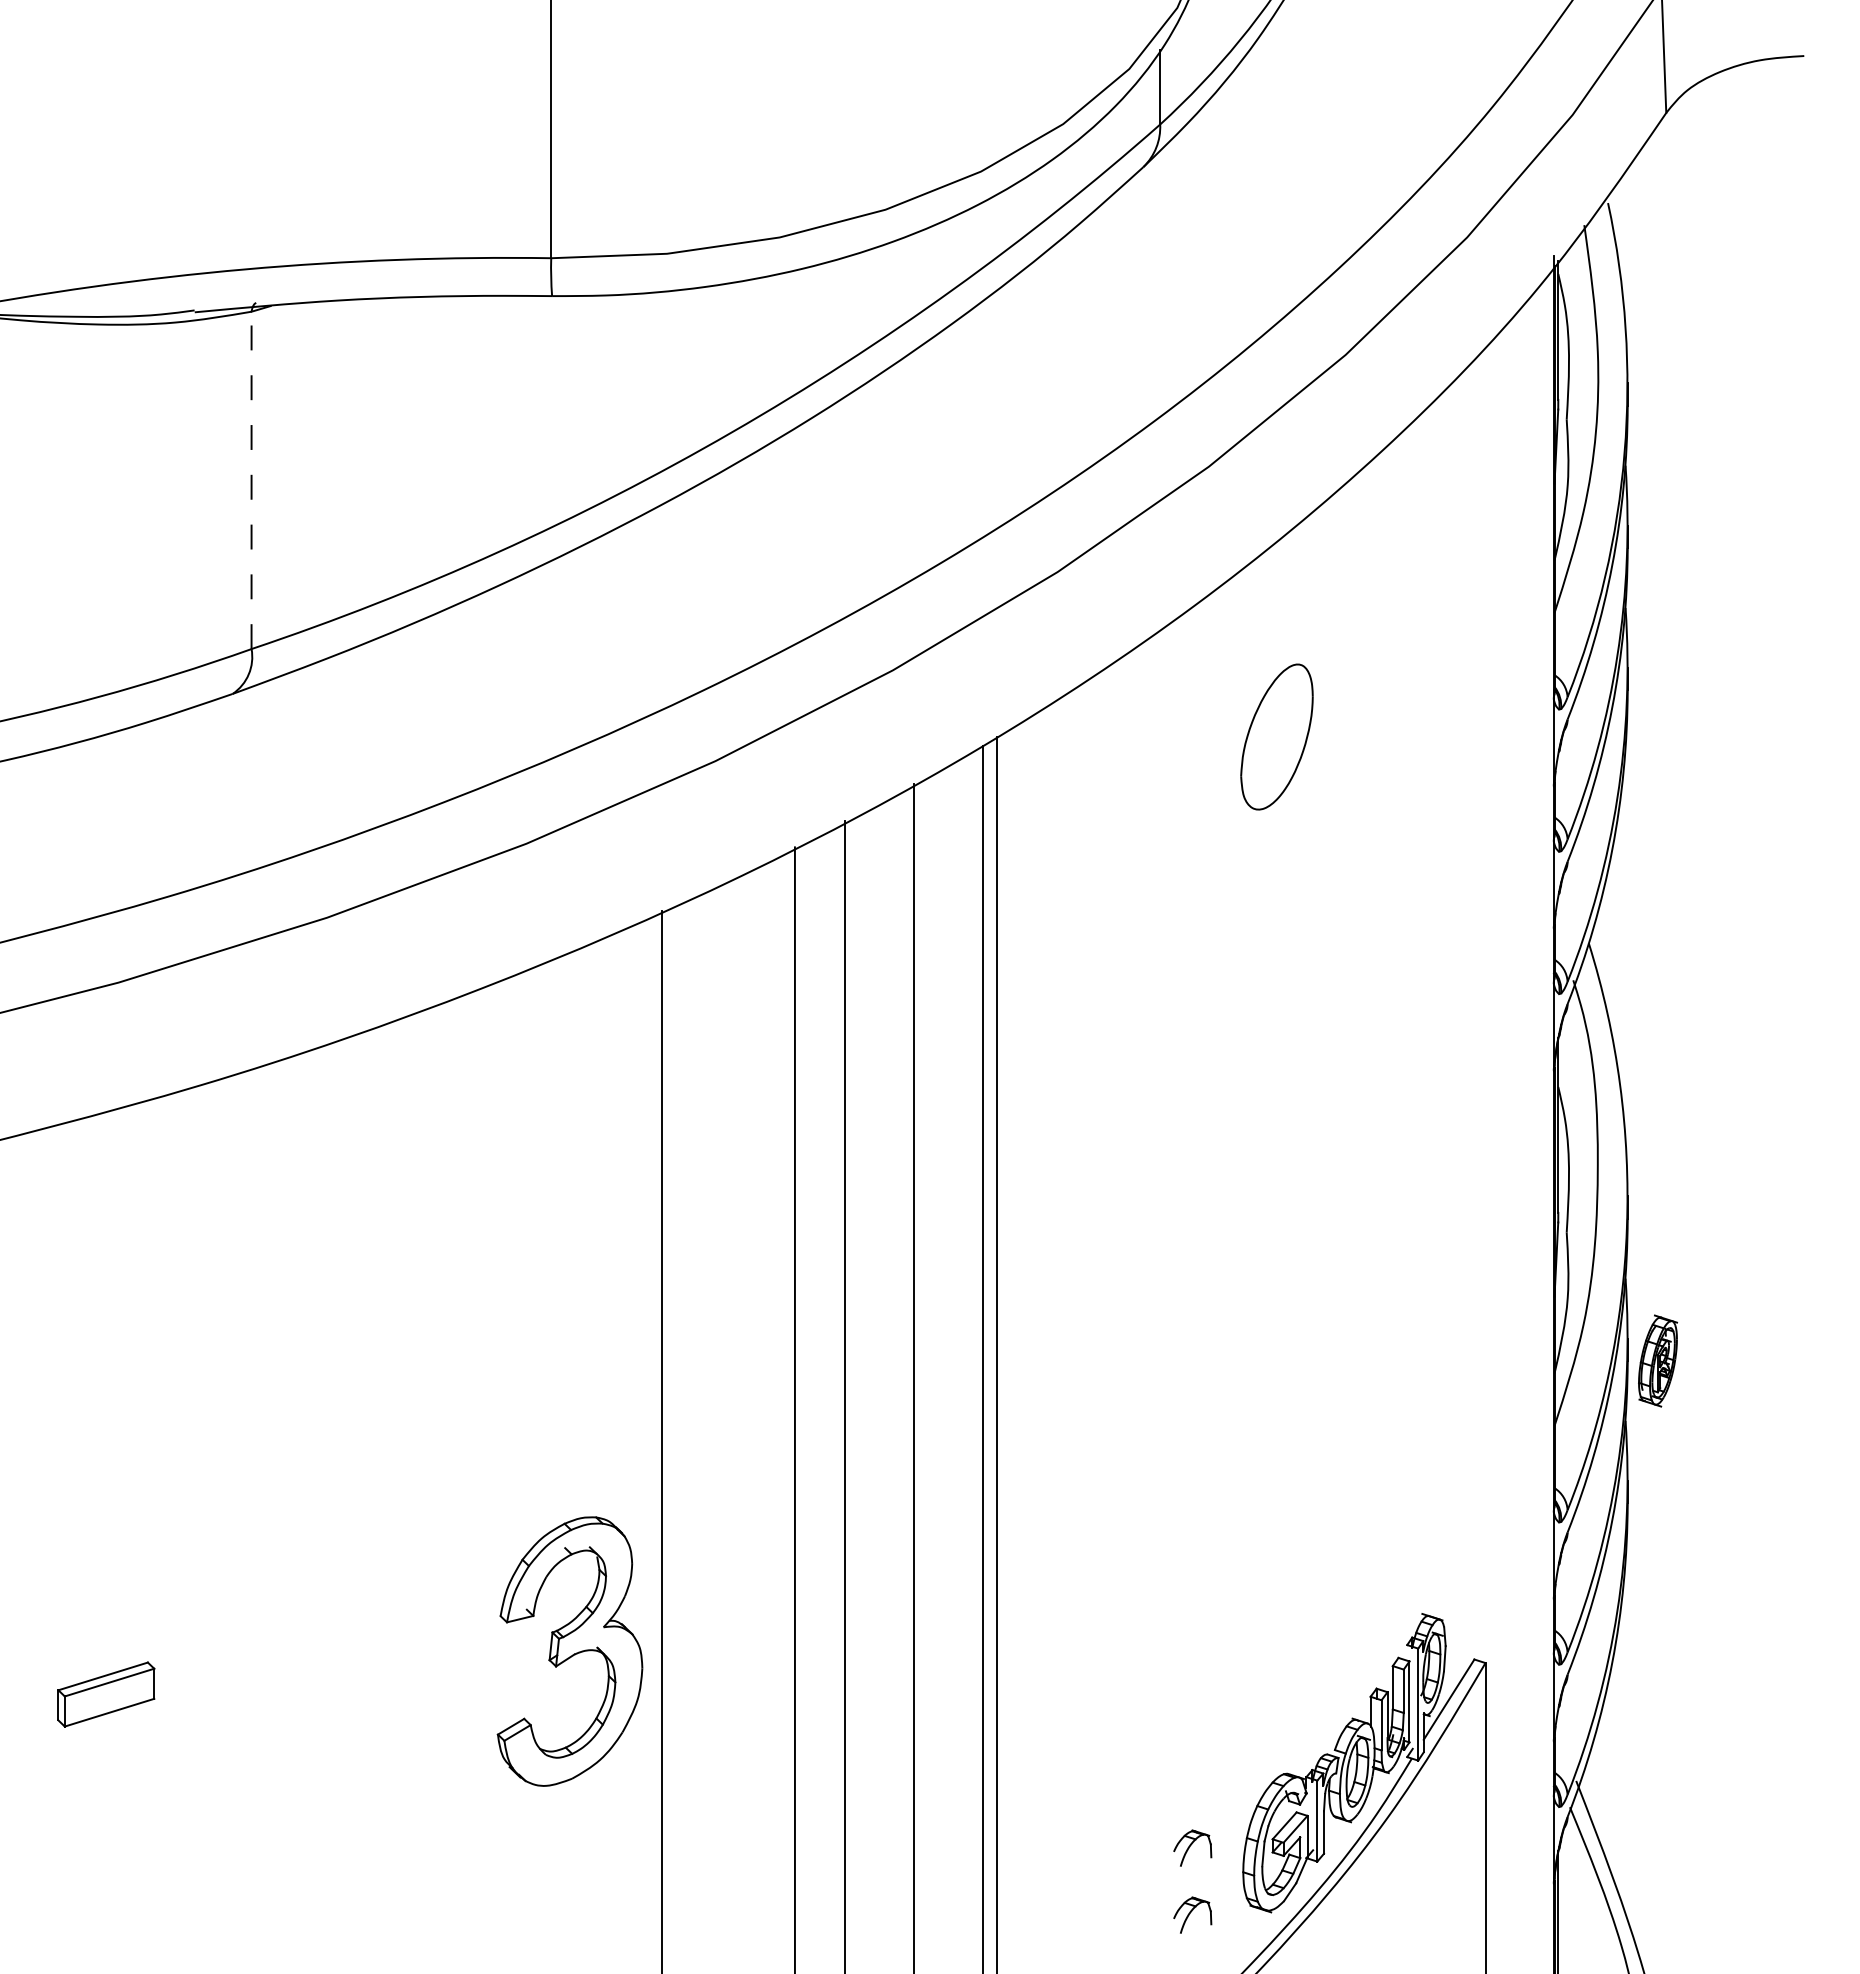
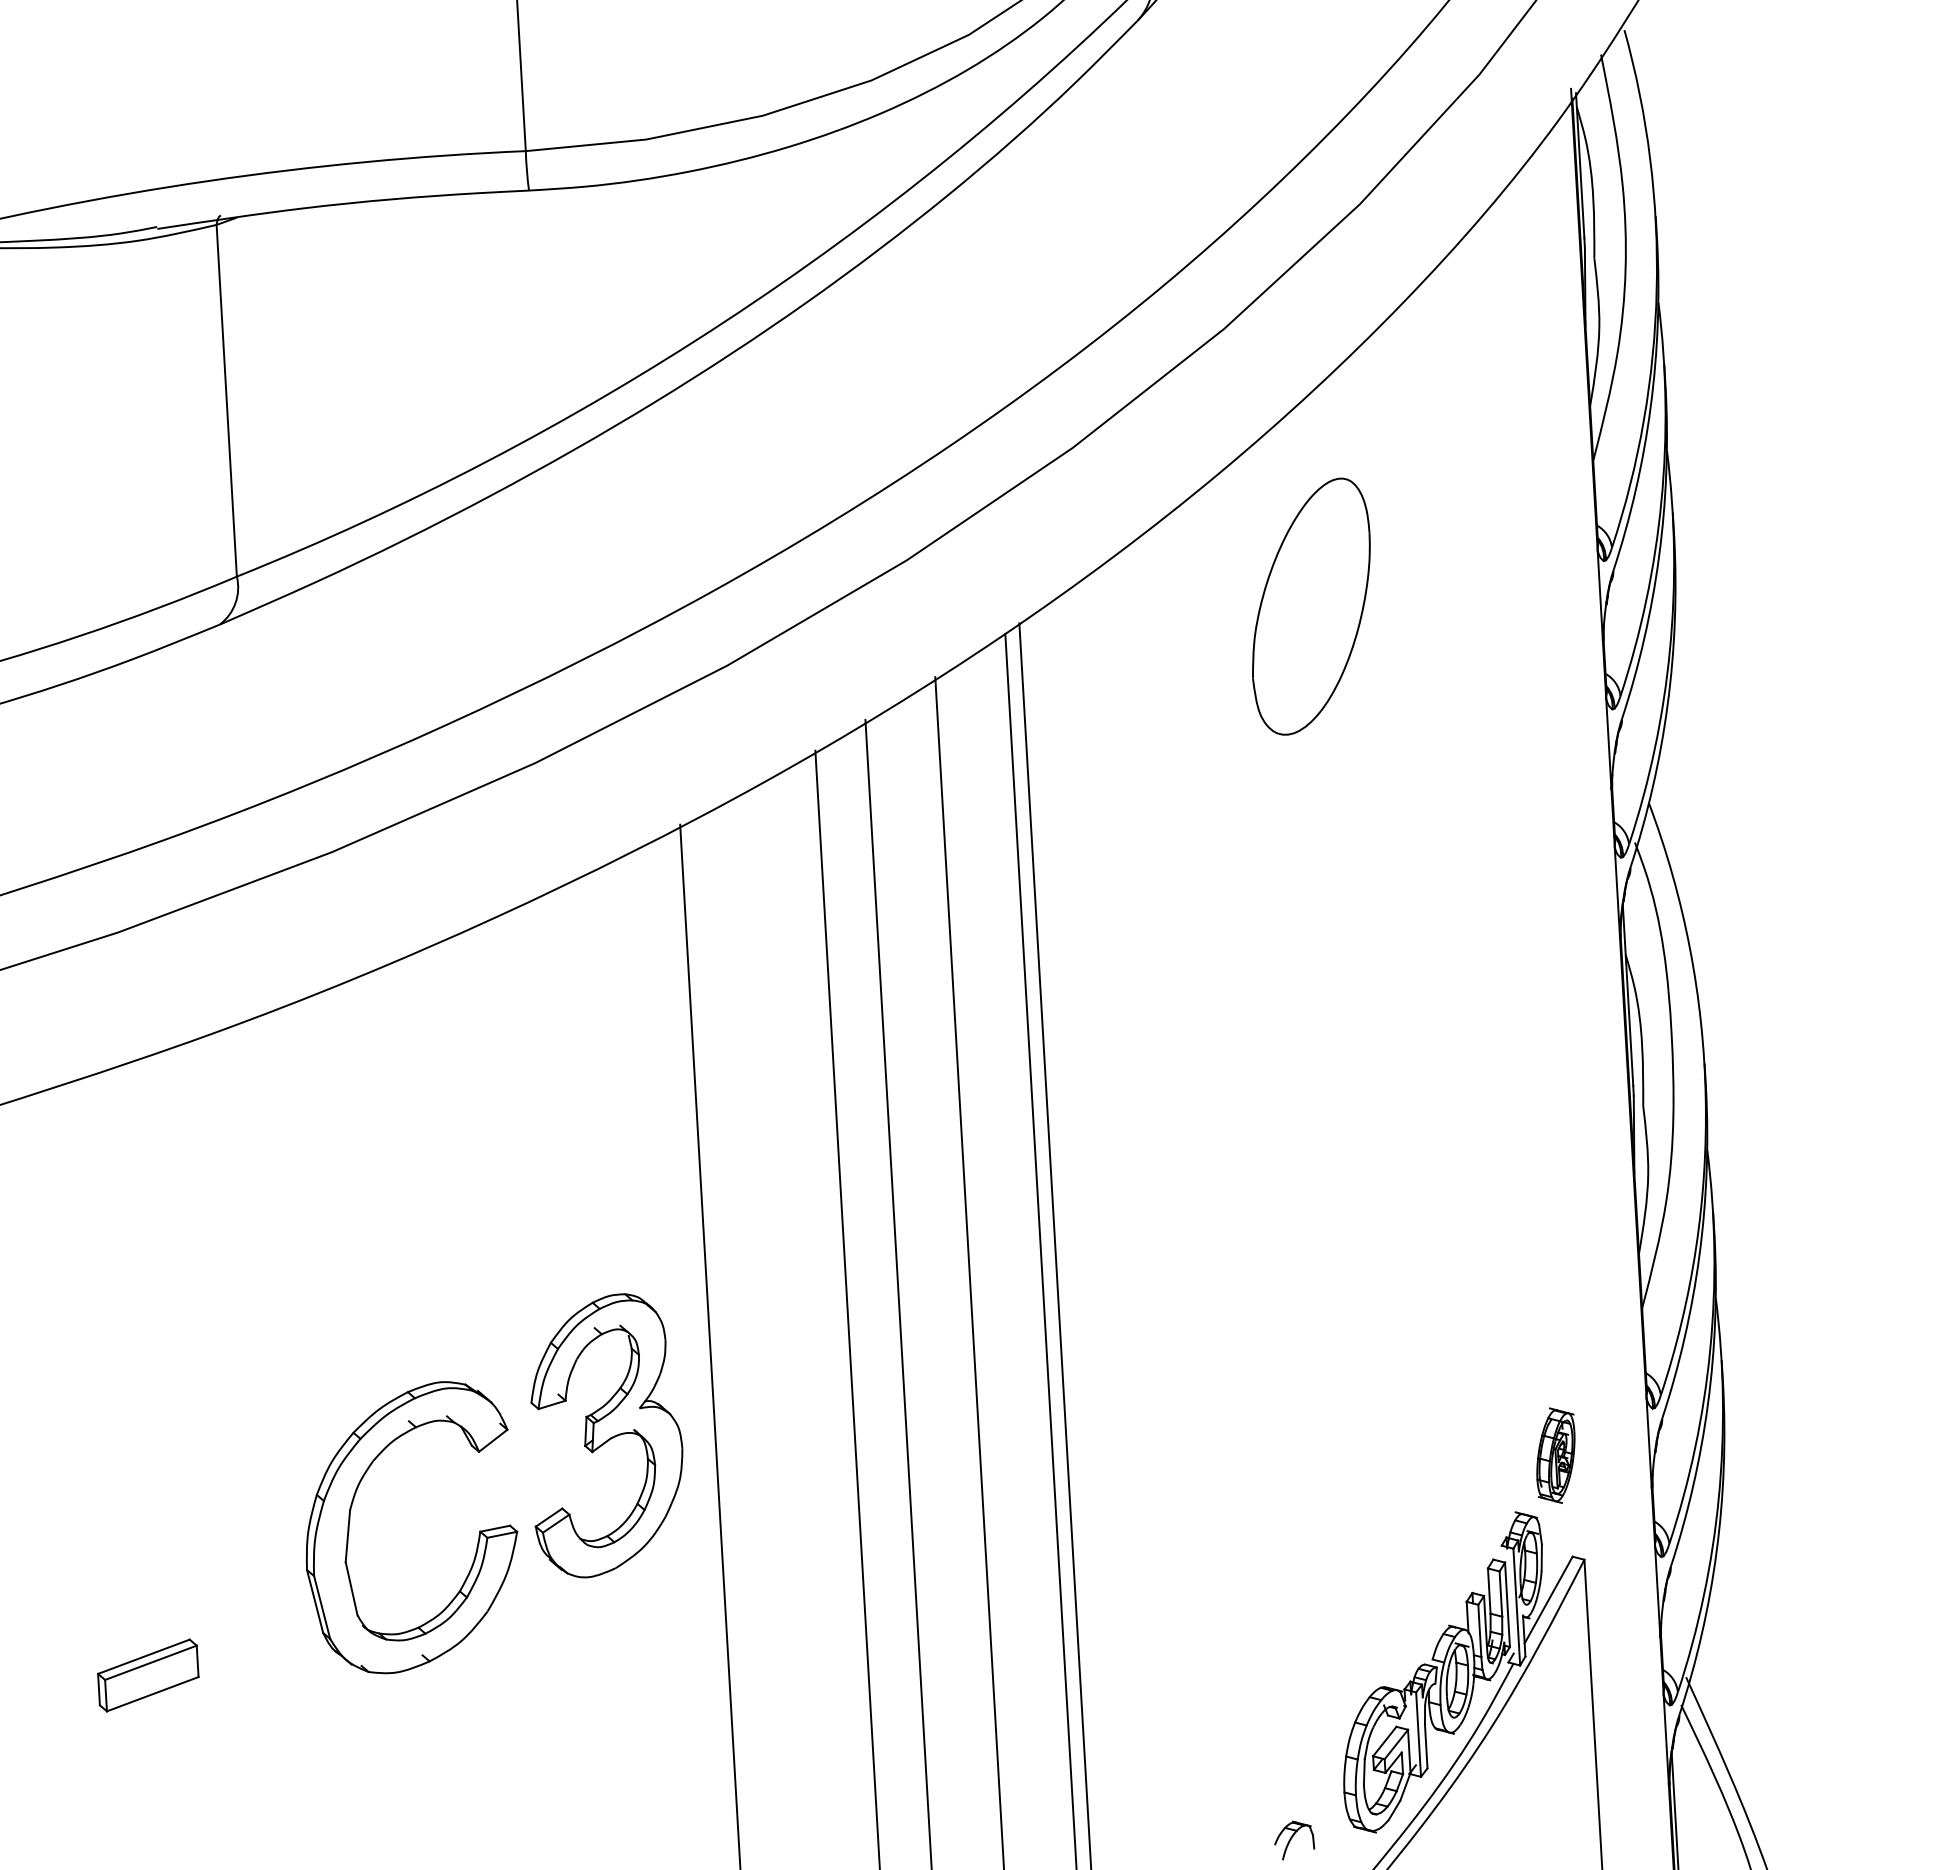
line: (251, 480) -> (226, 400), dashed -> solid
part: (1276, 736) -> (1310, 606), size x1.67
part: (1657, 1360) -> (1555, 1455), moved
part: (307, 1562) -> (350, 1525), added
part: (569, 1651) -> (605, 1435), moved
part: (1192, 1847) -> (1290, 1769), removed

